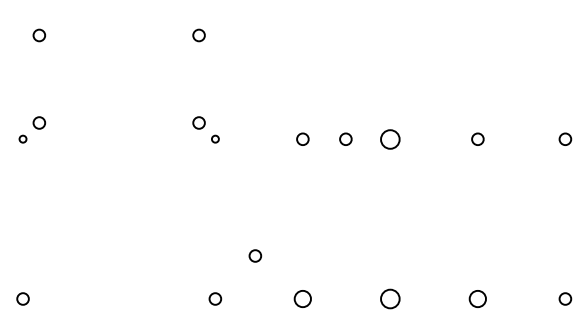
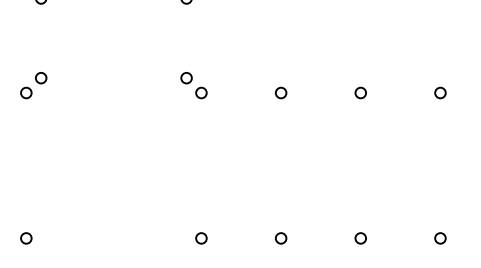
circle: (22, 138) -> (25, 92), size x1.67
circle: (215, 138) -> (201, 92), size x1.67
circle: (345, 138) -> (319, 92), removed
circle: (390, 138) -> (360, 92), size x0.62
circle: (255, 255) -> (237, 198), removed
circle: (302, 298) -> (280, 237), size x0.71
circle: (390, 298) -> (360, 237), size x0.62
circle: (477, 298) -> (440, 237), size x0.71

